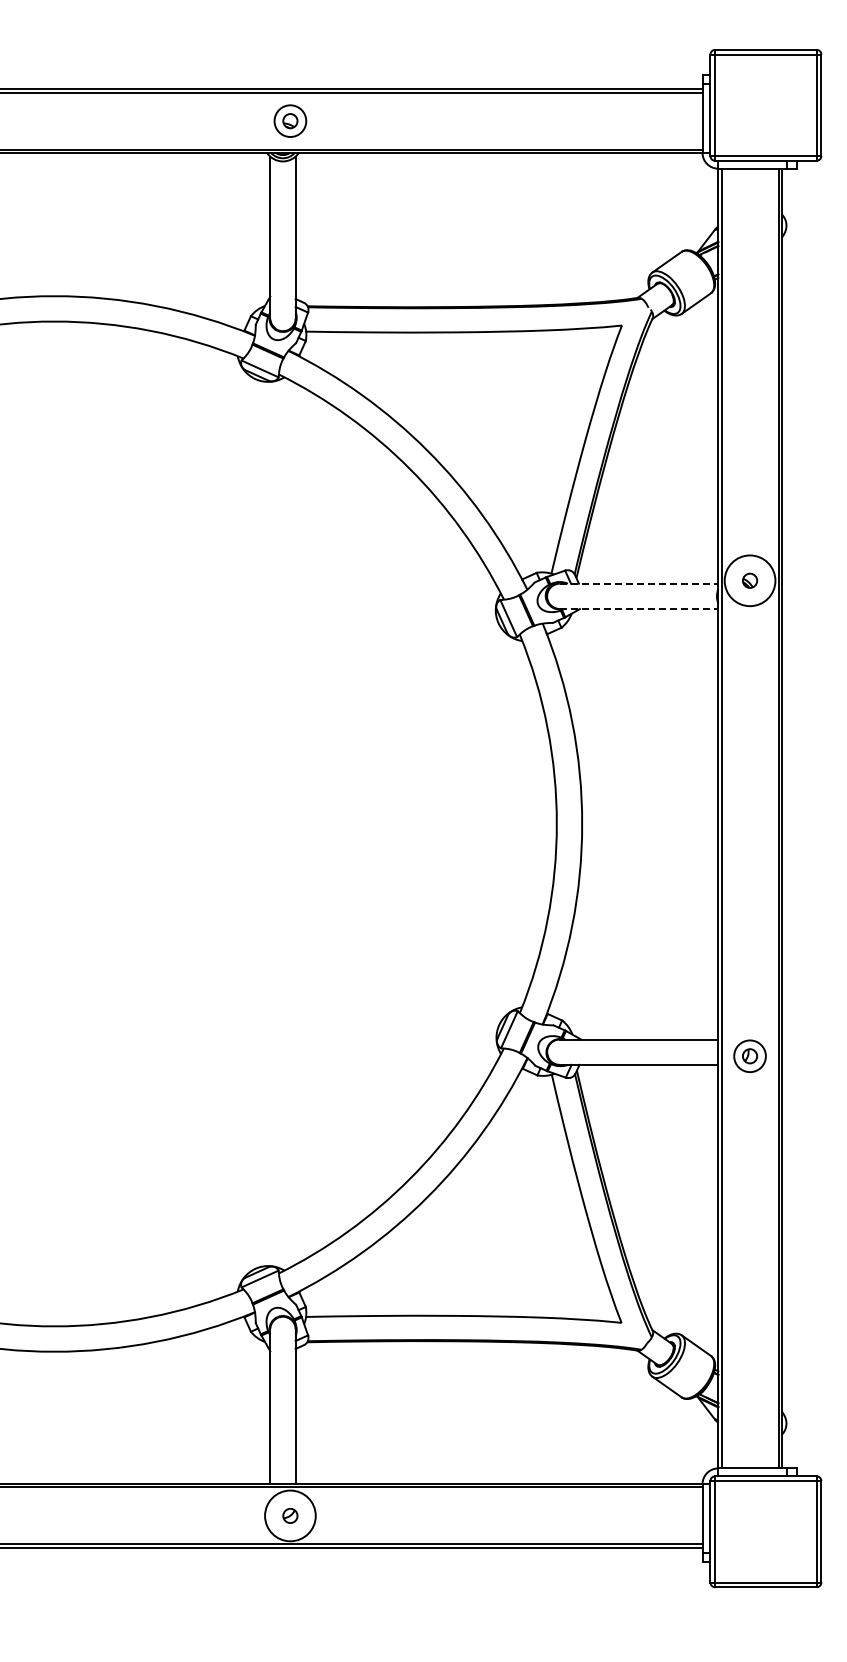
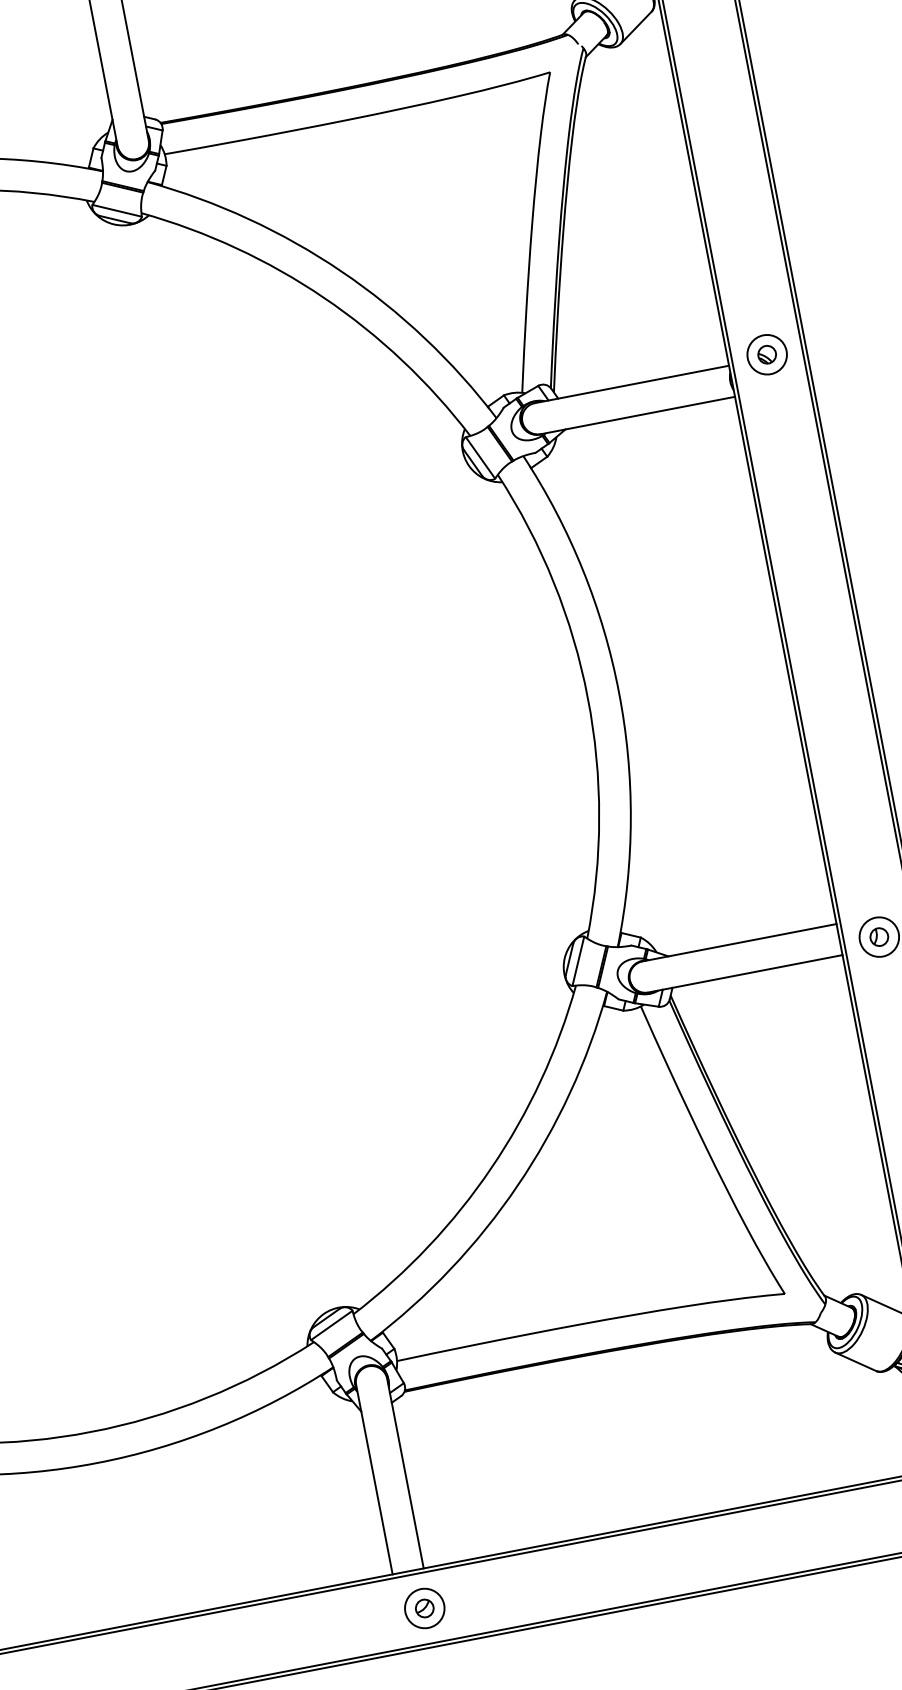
circle: (749, 580) -> (766, 354), size x0.62
line: (639, 583) -> (632, 384), dashed -> solid
line: (639, 609) -> (638, 415), dashed -> solid
circle: (290, 1515) -> (424, 1607), size x0.62

